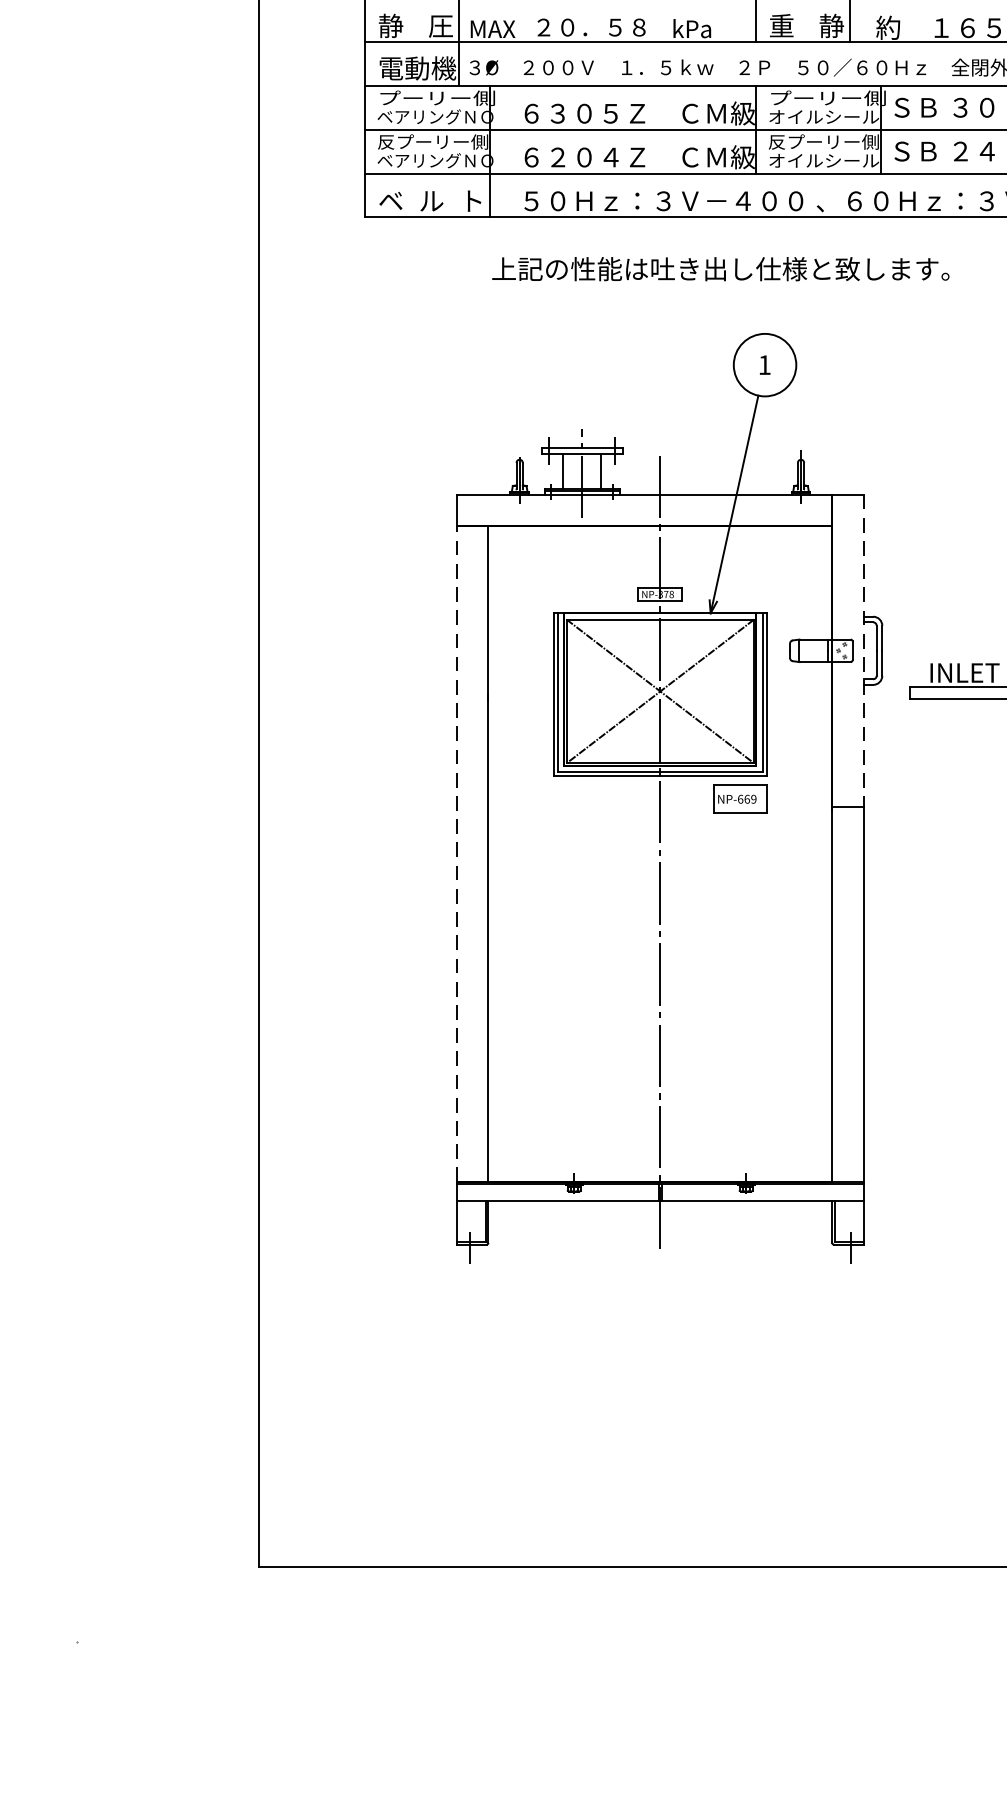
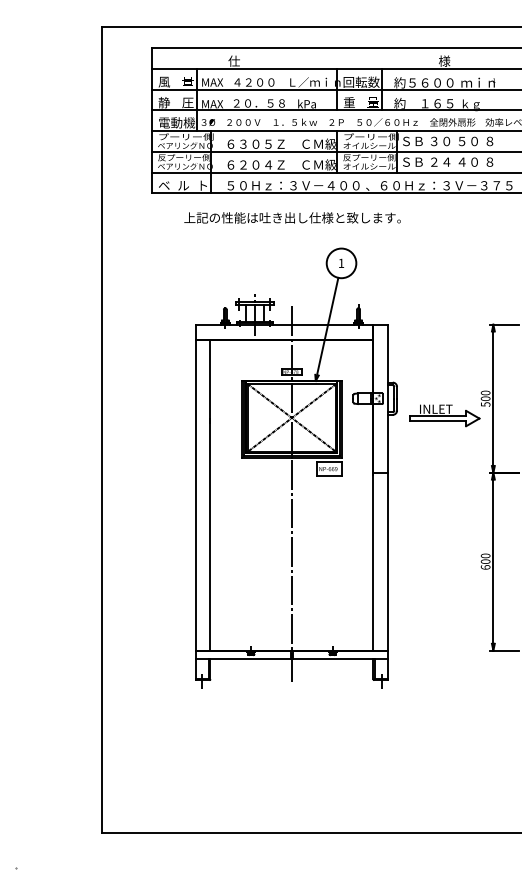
text: (830, 25) -> (372, 102), 静 -> 量
text: (720, 268) -> (292, 217), moved
line: (864, 652) -> (388, 399), dashed -> solid
line: (456, 855) -> (195, 495), dashed -> solid

